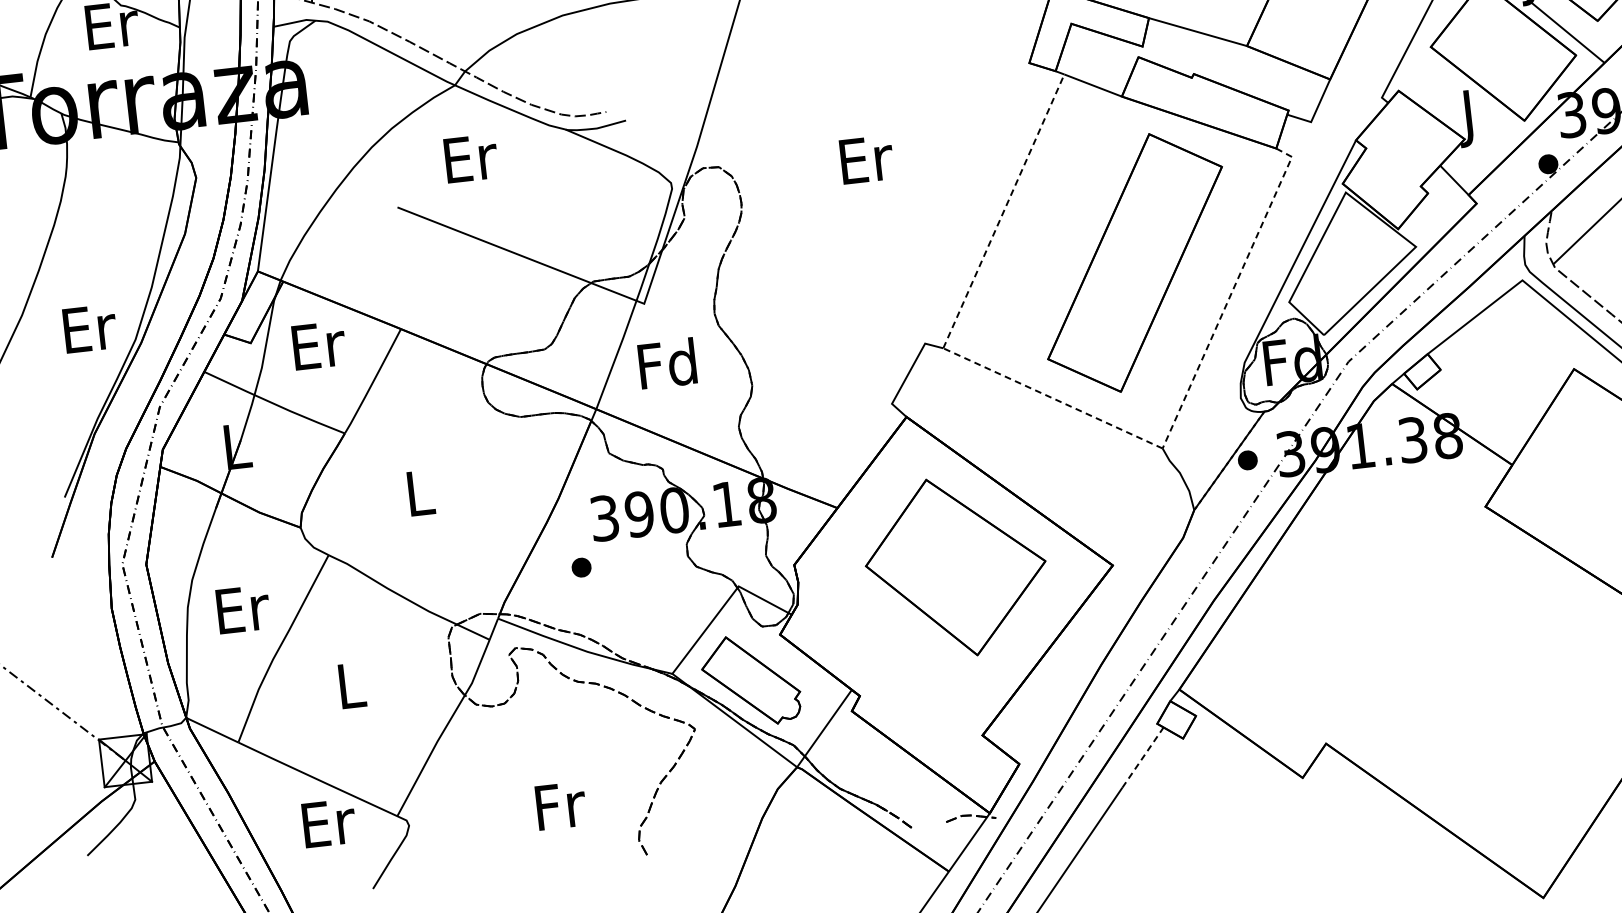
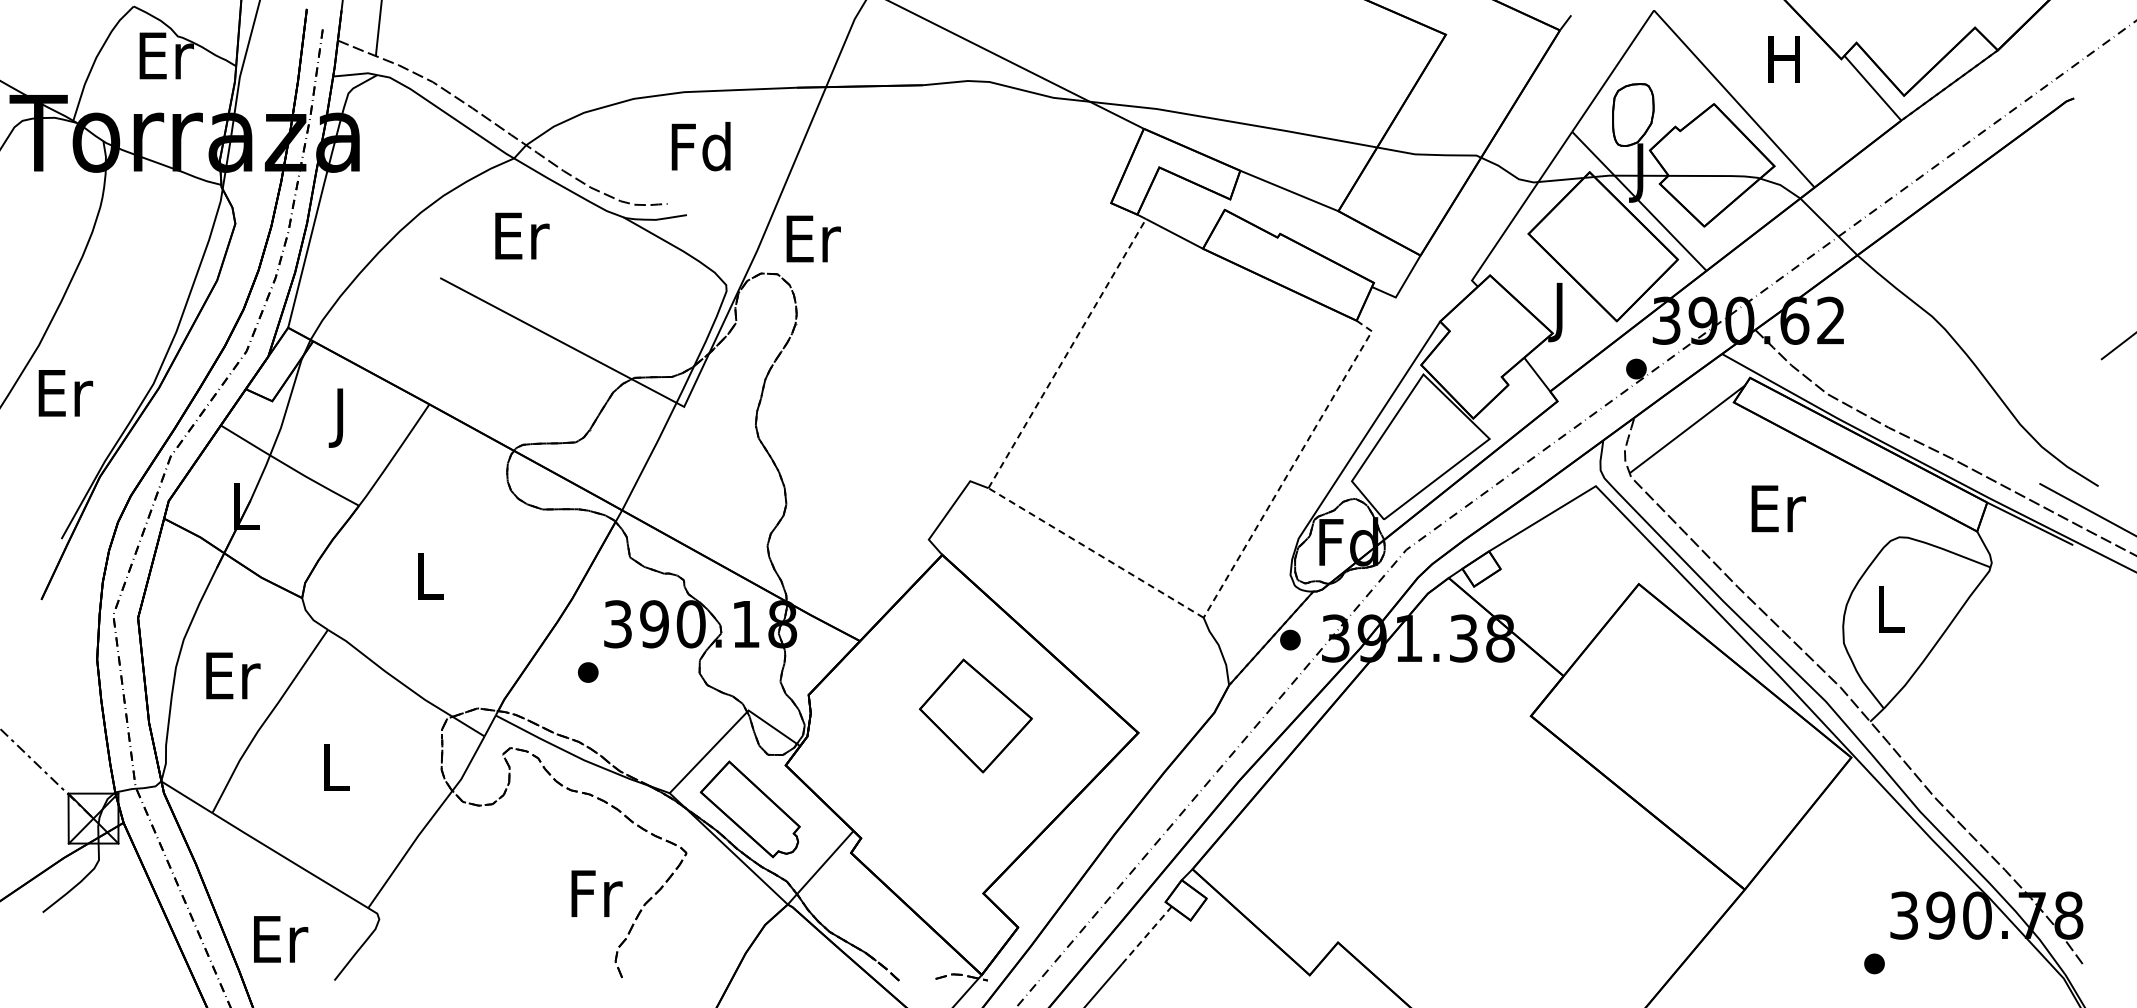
text: (866, 159) -> (813, 238), moved
part: (1134, 263) -> (1196, 422), removed
text: (89, 328) -> (65, 393), moved
text: (319, 351) -> (342, 417), Er -> J
text: (666, 363) -> (700, 146), moved
part: (955, 566) -> (975, 715), size x0.6
text: (560, 805) -> (596, 893), moved
text: (329, 823) -> (281, 939), moved

